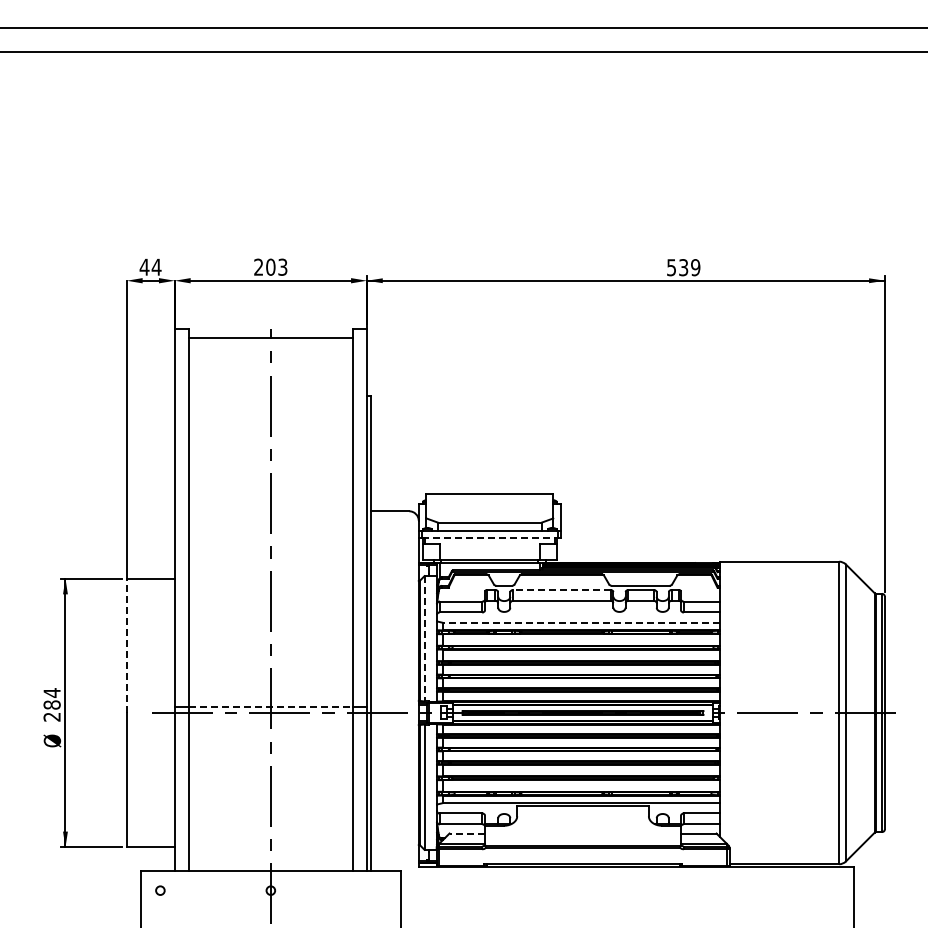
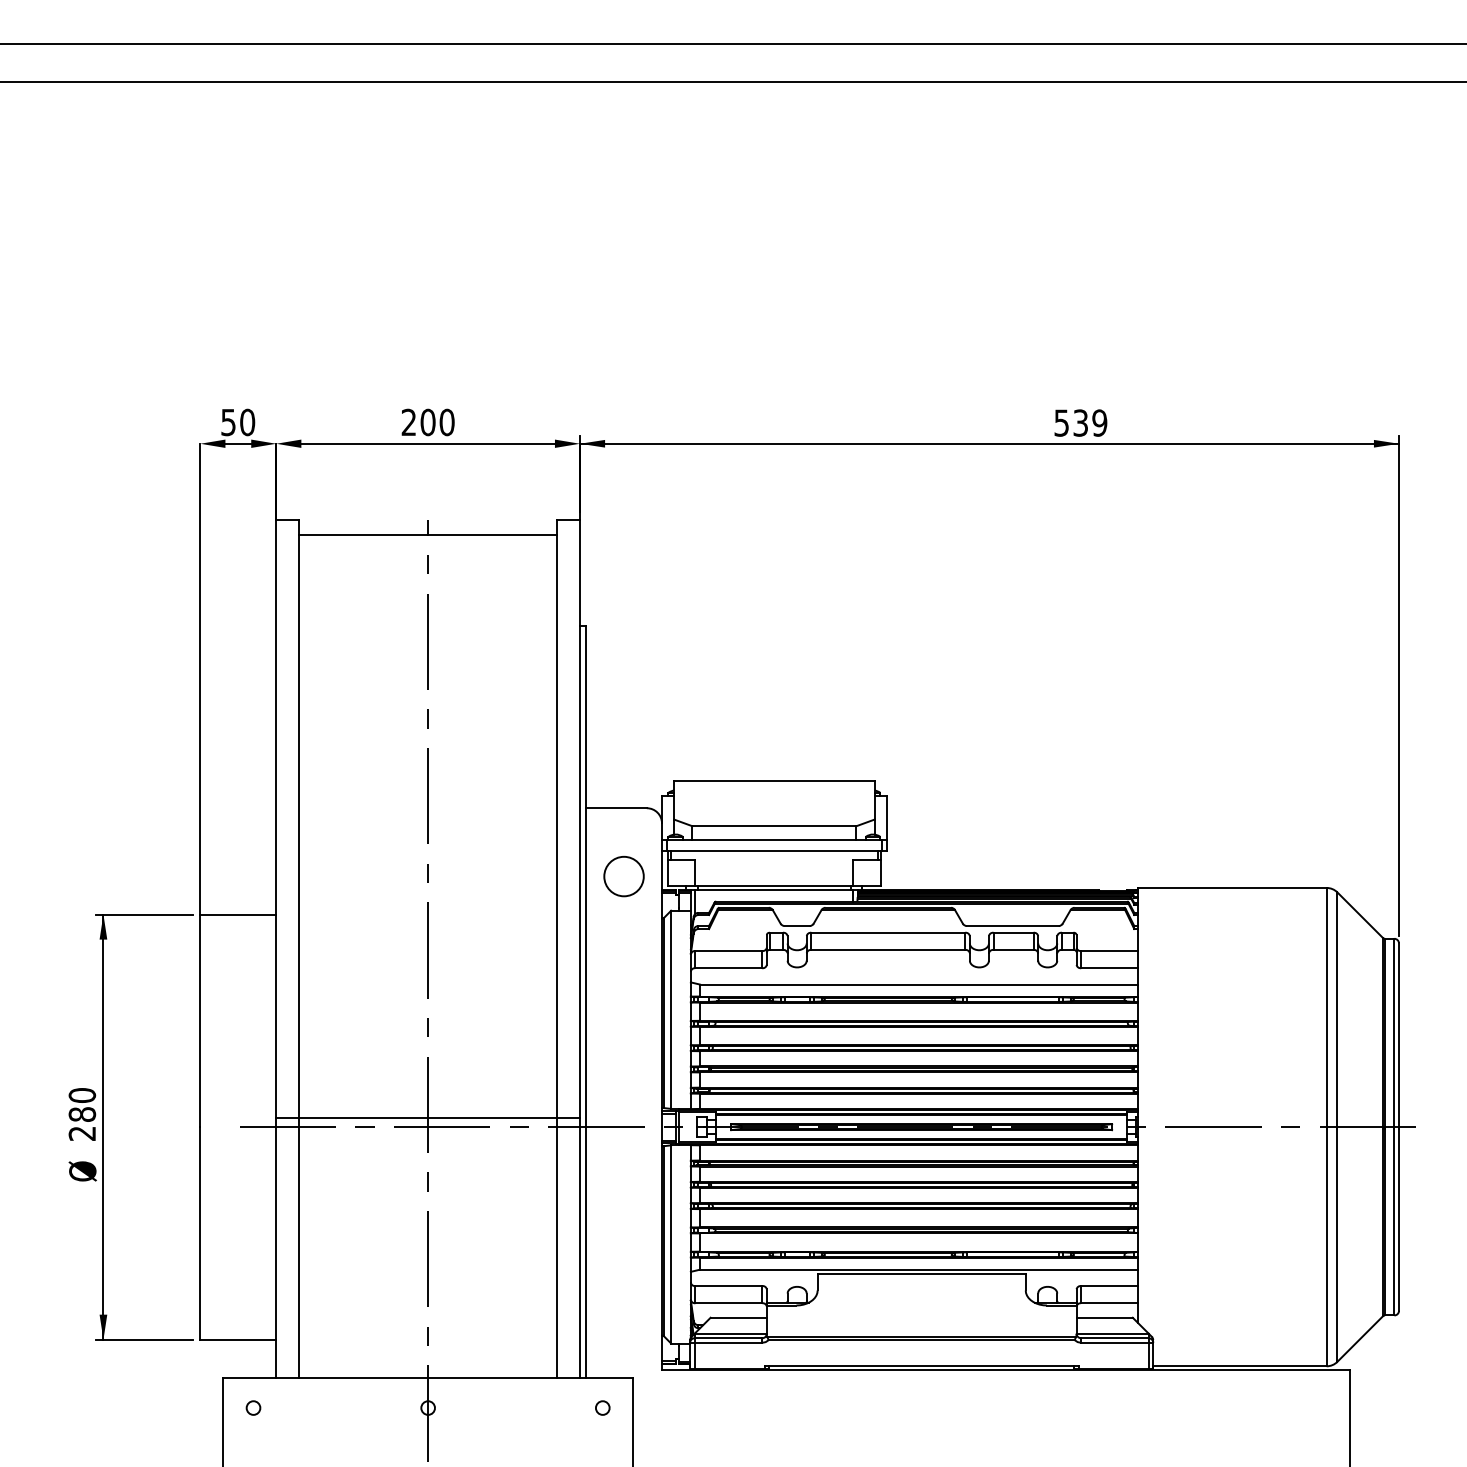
text: (150, 266) -> (237, 421), 44 -> 50
text: (282, 266) -> (446, 421), 203 -> 200
line: (490, 538) -> (775, 851), dashed -> solid
circle: (394, 554) -> (623, 876), added
line: (561, 590) -> (887, 933), dashed -> solid
line: (580, 622) -> (917, 984), dashed -> solid
line: (424, 638) -> (671, 1009), dashed -> solid
line: (126, 645) -> (199, 1020), dashed -> solid
text: (51, 692) -> (81, 1094), 284 -> 280
line: (270, 707) -> (427, 1118), dashed -> solid
line: (467, 833) -> (739, 1317), dashed -> solid
circle: (381, 890) -> (603, 1407), added

